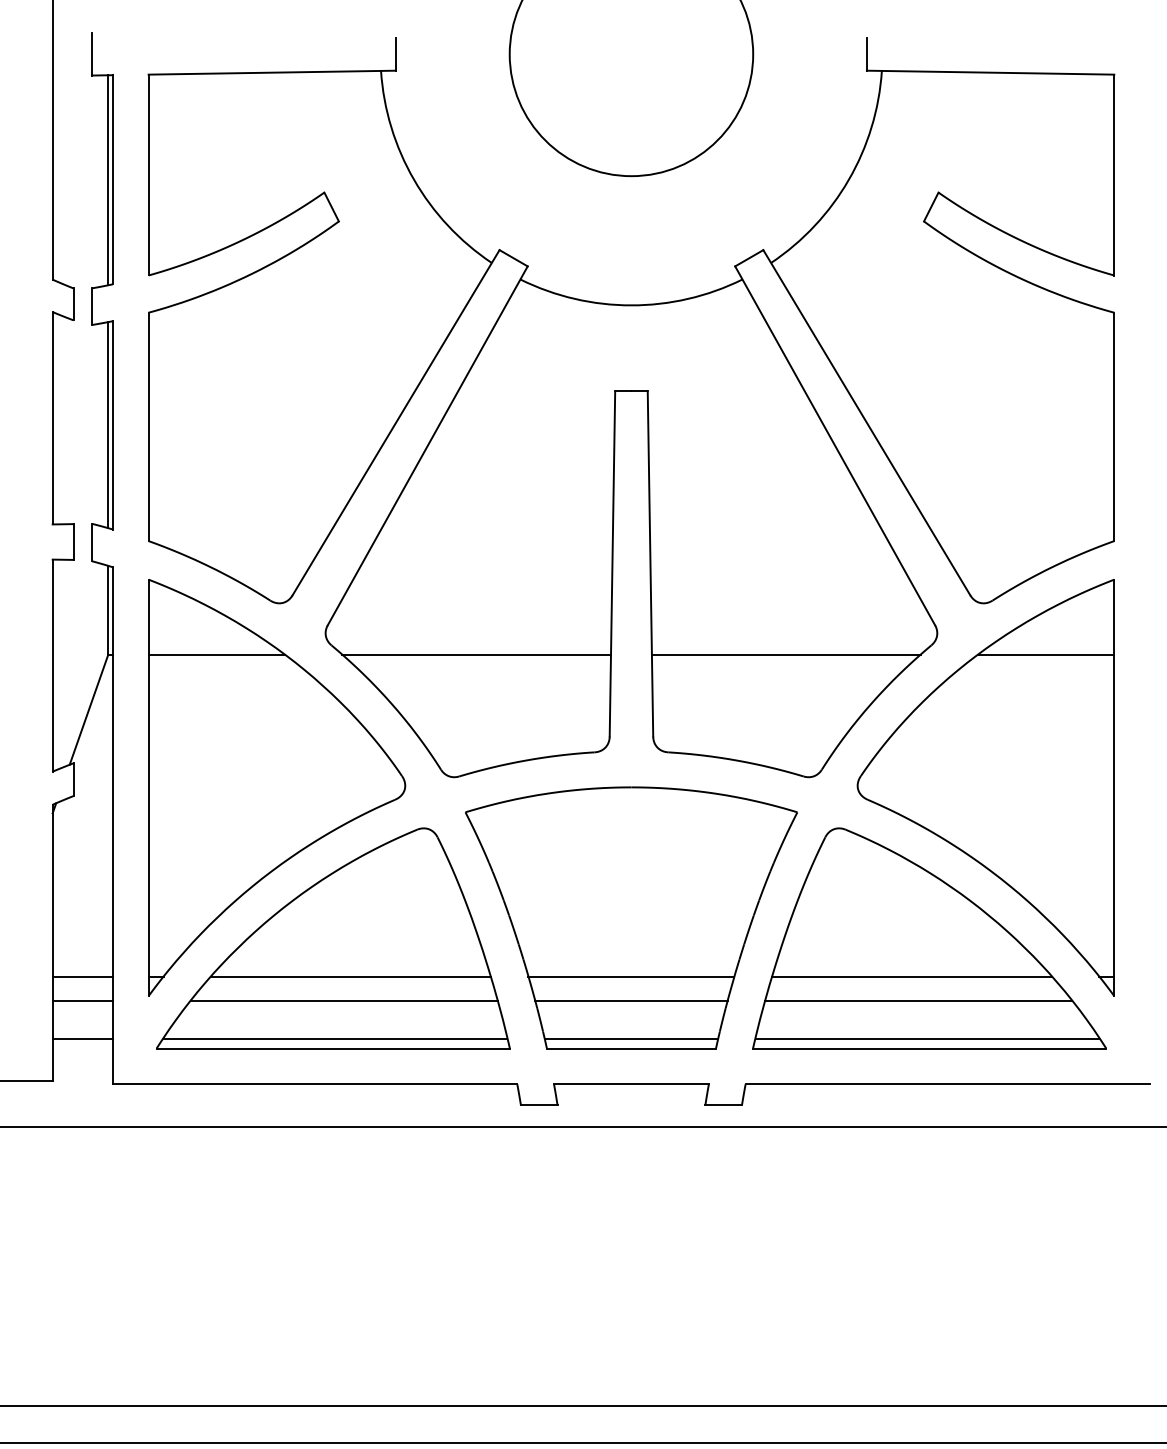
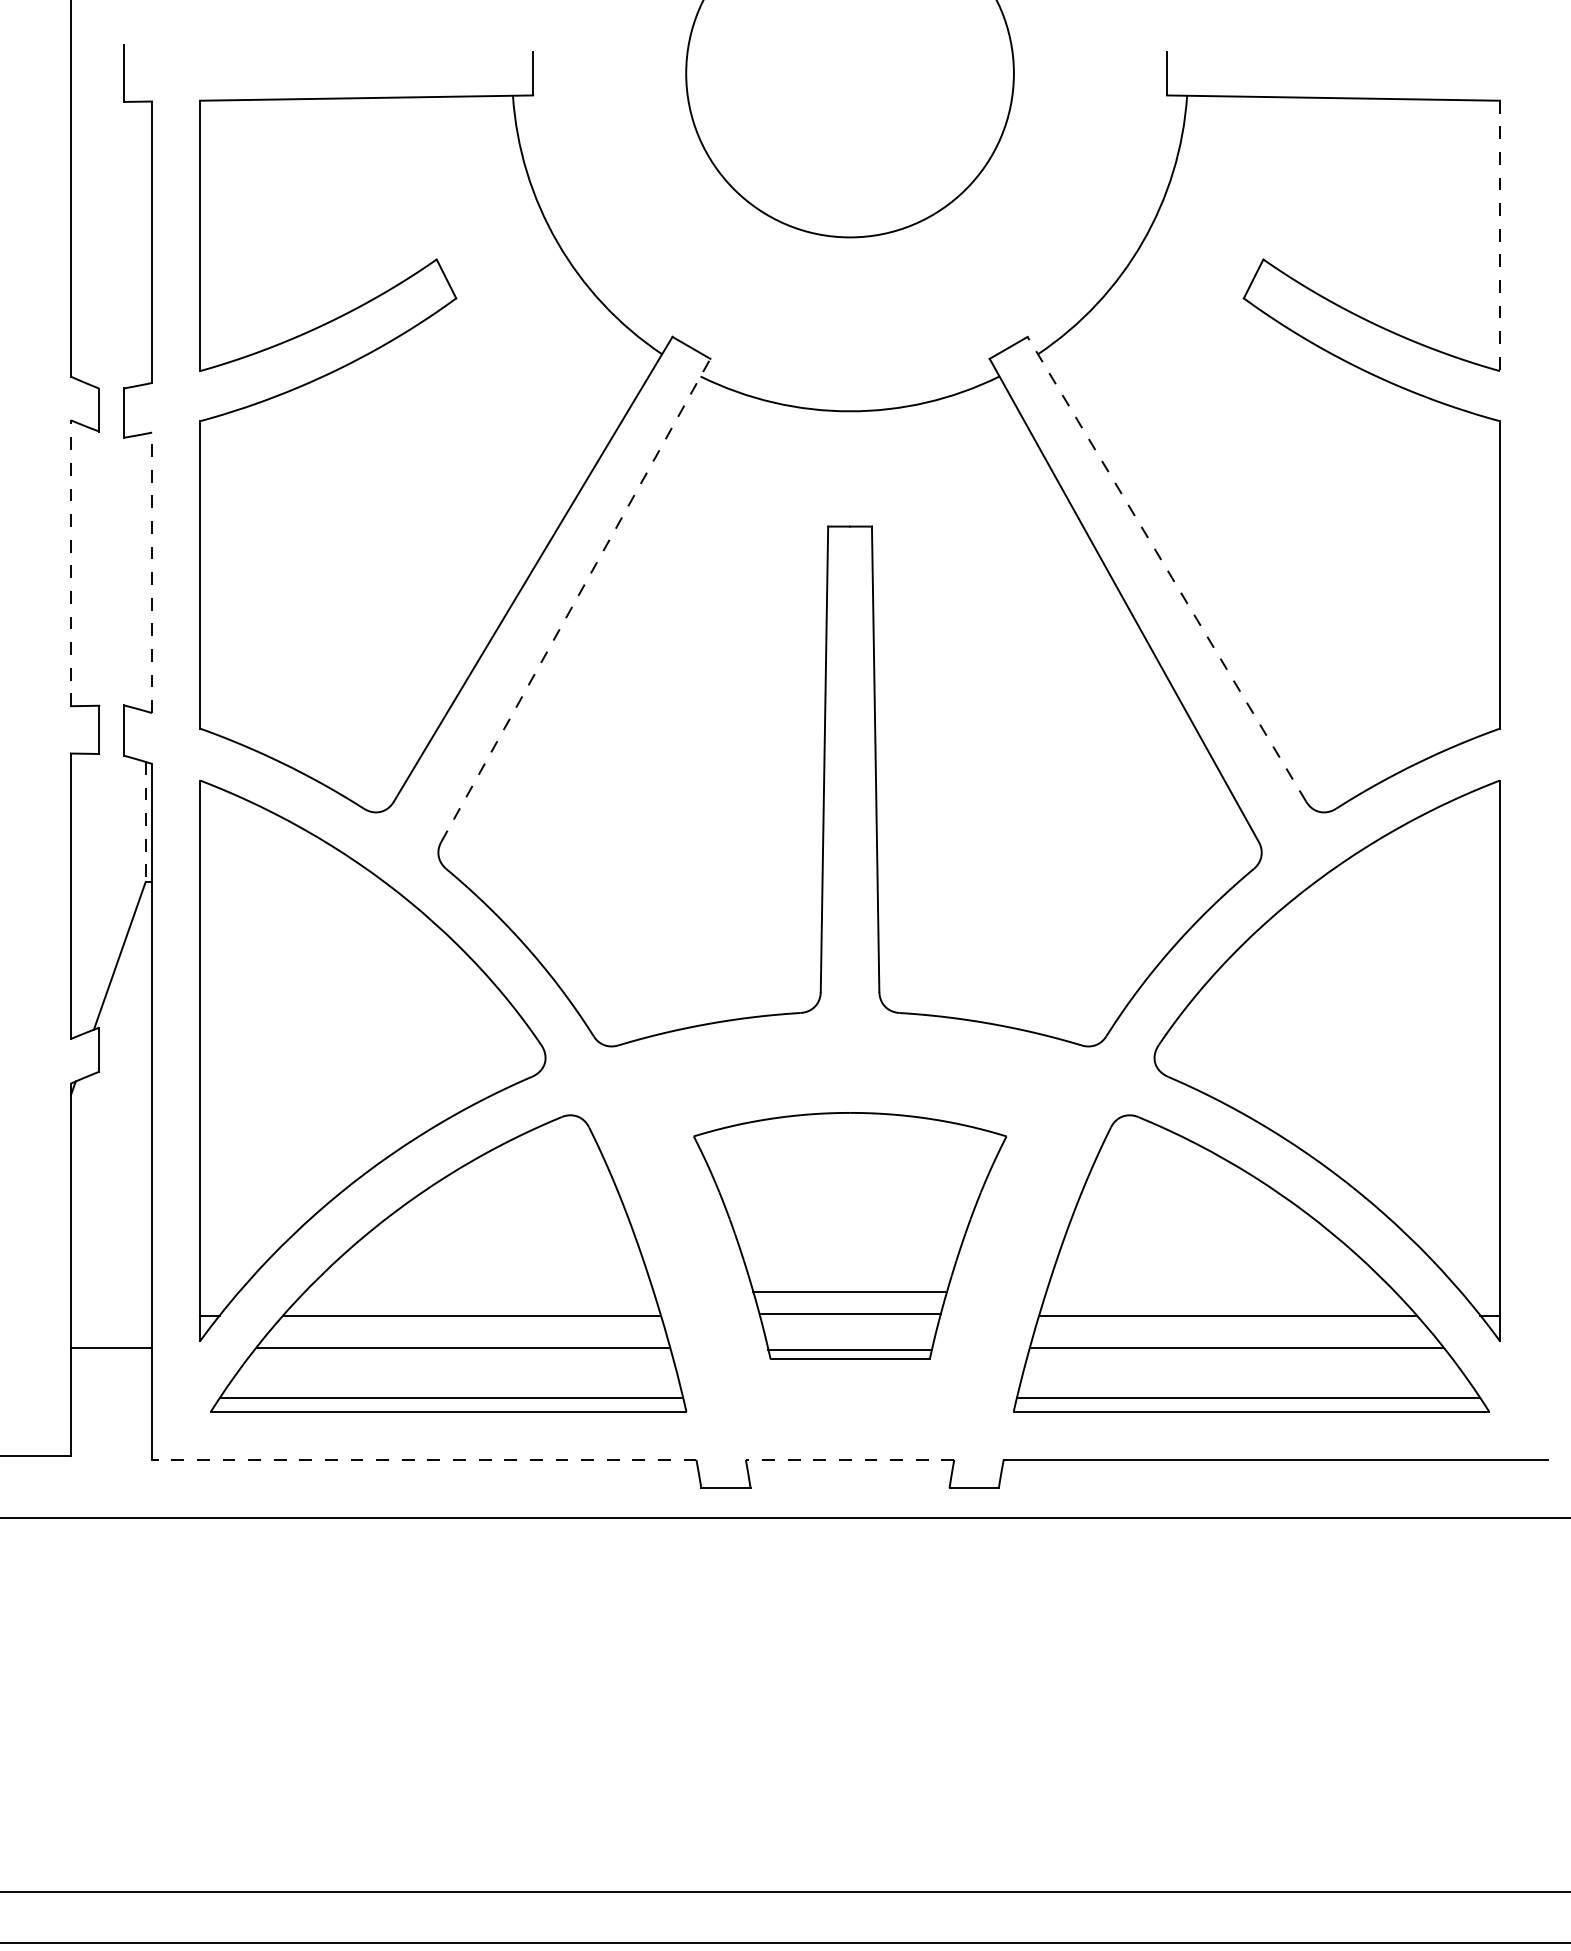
line: (1113, 175) -> (1499, 236), solid -> dashed
line: (108, 179) -> (145, 242), removed
line: (53, 418) -> (71, 563), solid -> dashed
line: (866, 422) -> (1166, 569), solid -> dashed
line: (108, 425) -> (145, 572), removed
line: (113, 425) -> (152, 572), solid -> dashed
line: (428, 445) -> (576, 599), solid -> dashed
line: (108, 610) -> (145, 822), solid -> dashed
line: (216, 654) -> (291, 881), removed
line: (476, 654) -> (641, 881), removed
line: (786, 654) -> (1058, 881), removed
line: (1045, 654) -> (1407, 881), removed
part: (631, 917) -> (850, 1235), size x0.7
line: (82, 977) -> (111, 1315), removed
line: (82, 1038) -> (111, 1398), removed
line: (314, 1084) -> (423, 1459), solid -> dashed
line: (631, 1084) -> (849, 1459), solid -> dashed

